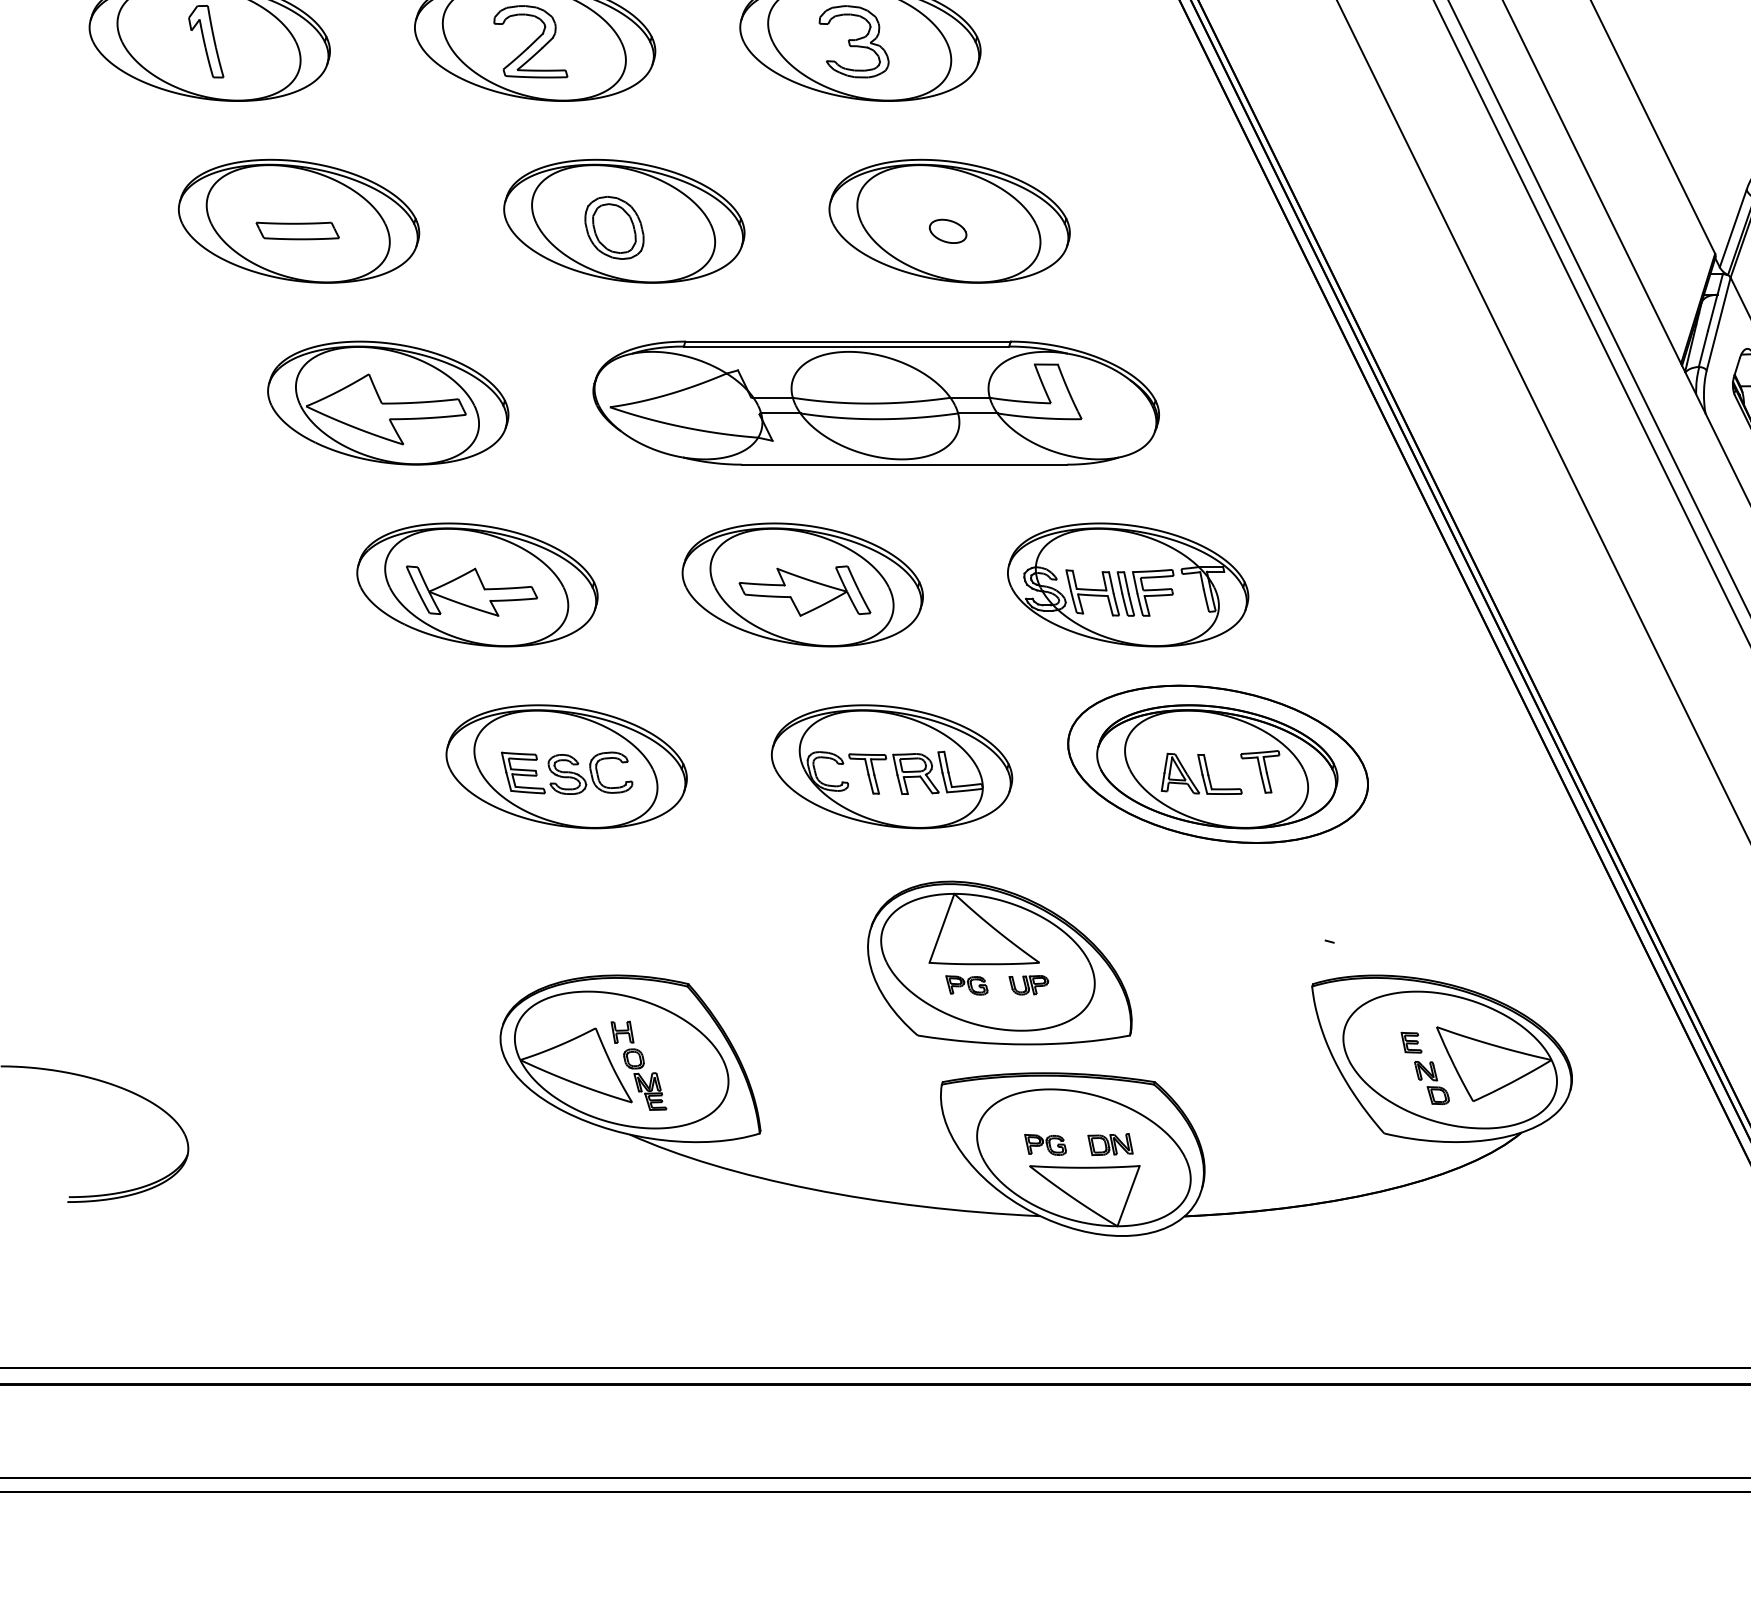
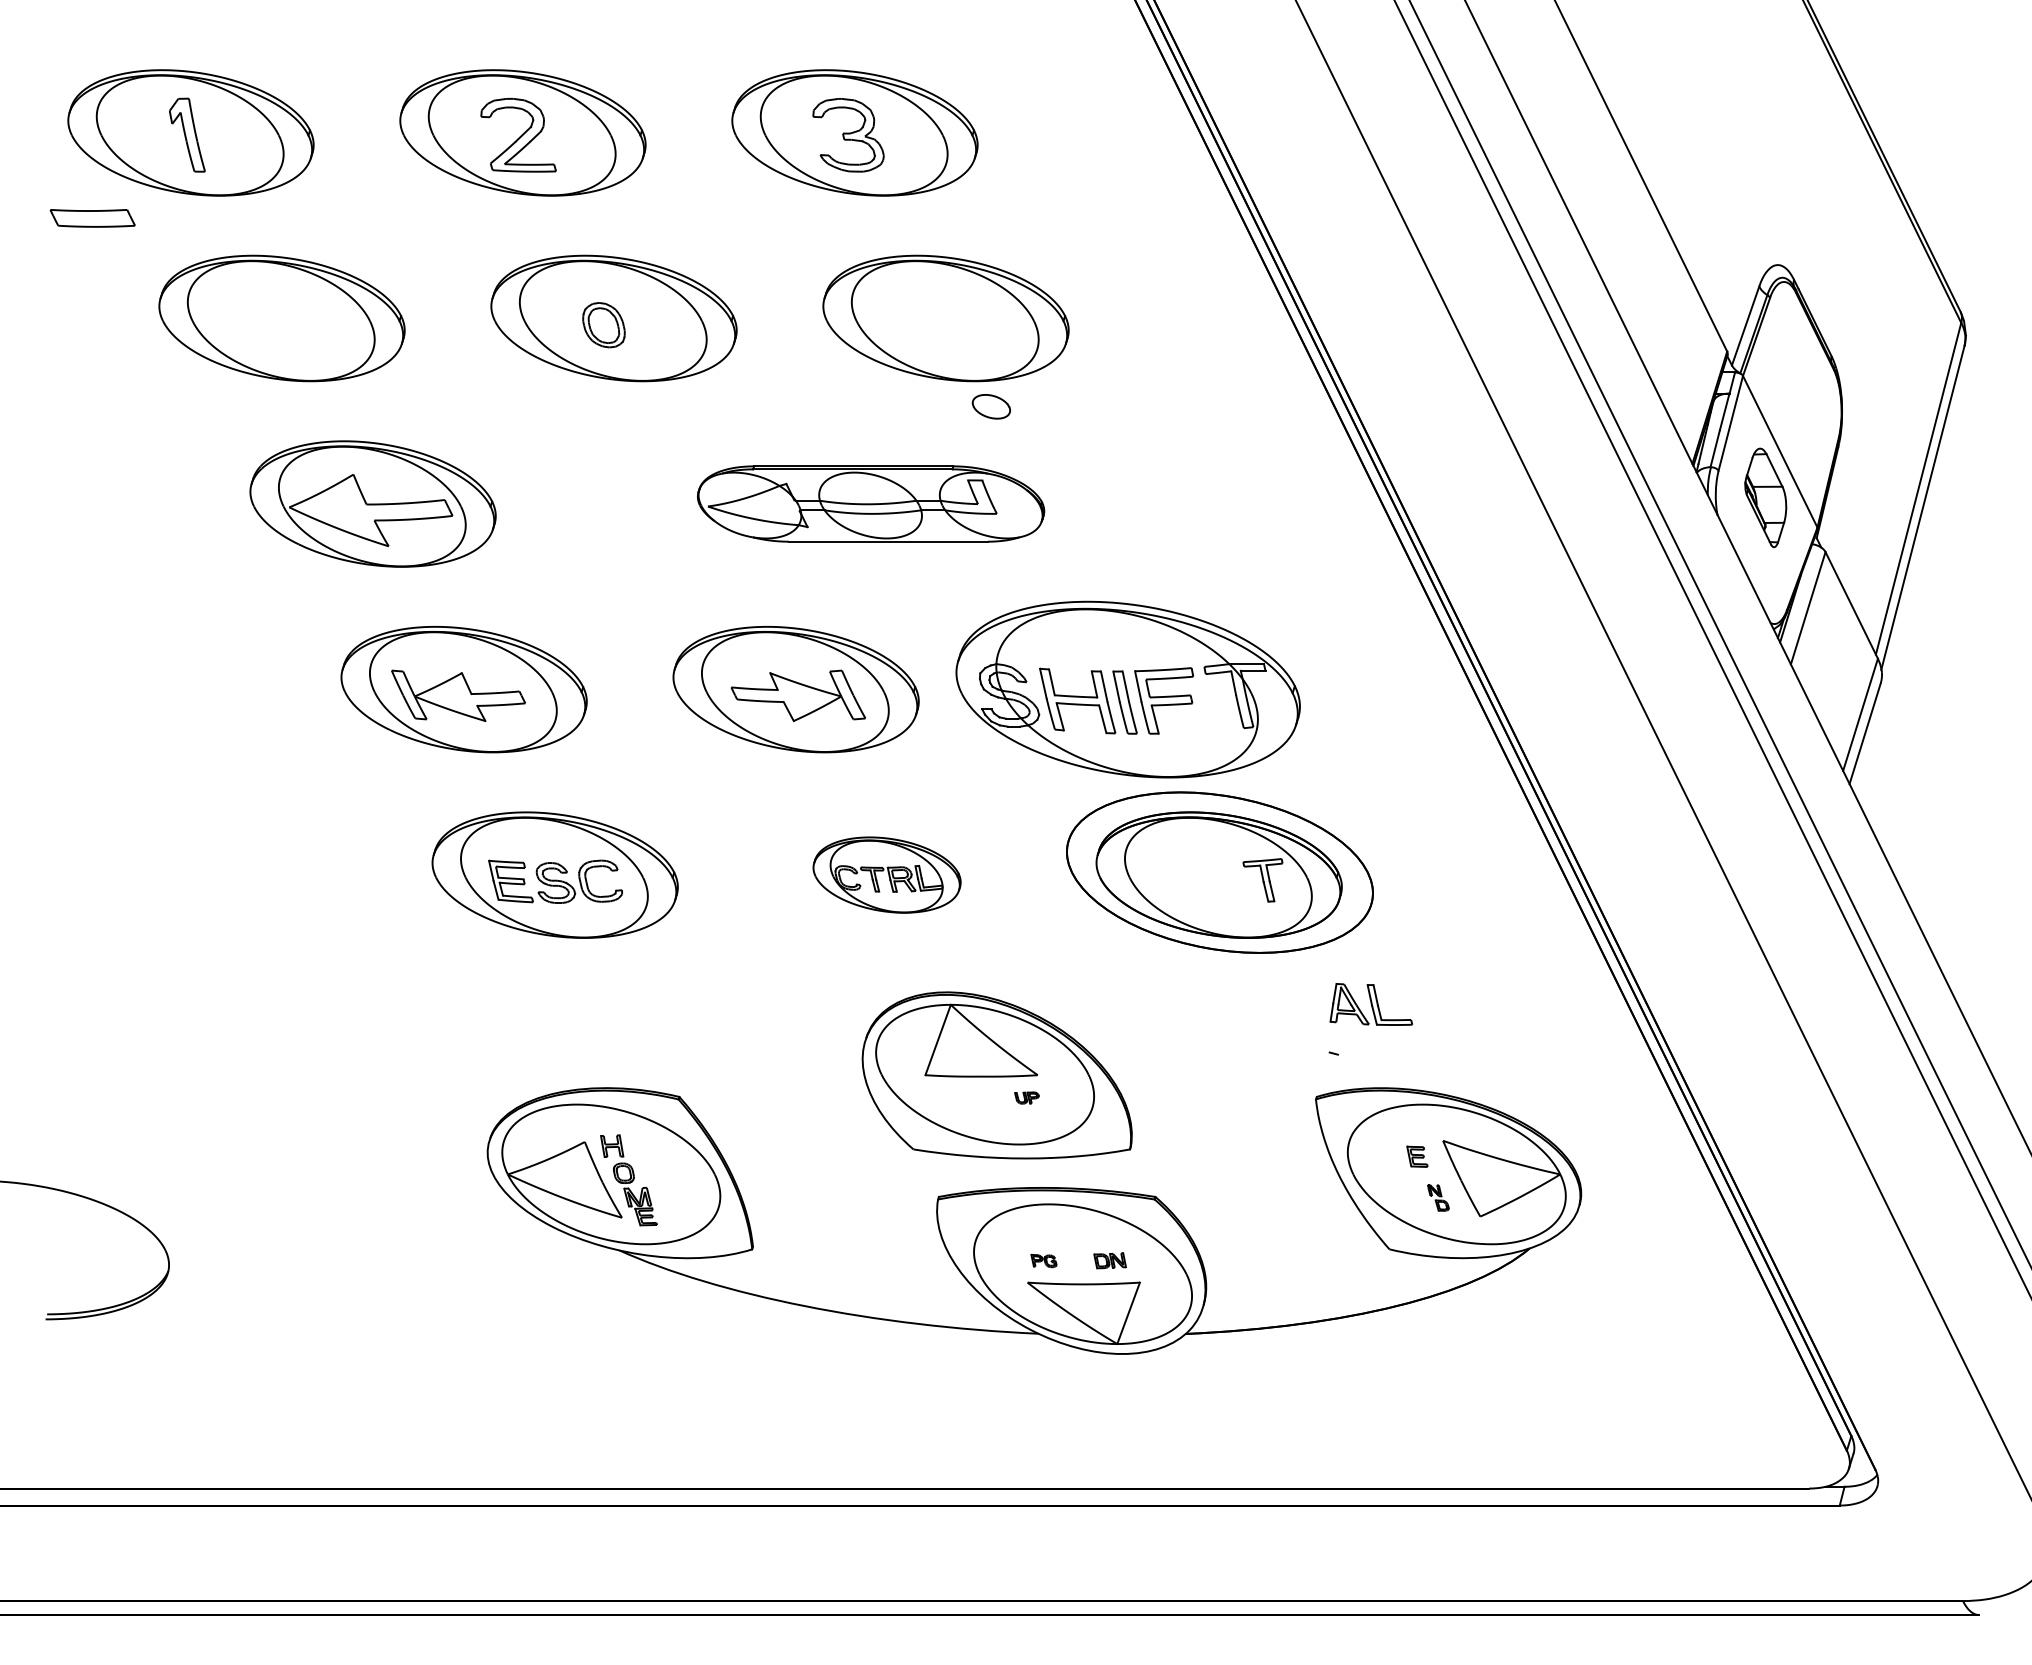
part: (614, 227) -> (603, 324), size x0.7
part: (297, 231) -> (92, 218), moved
part: (947, 231) -> (990, 406), moved
part: (875, 402) -> (870, 503), size x0.6
part: (1127, 584) -> (1127, 689), size x1.4
part: (891, 766) -> (886, 874), size x0.6
part: (1201, 773) -> (1371, 1004), moved
part: (1028, 984) -> (1026, 1097), size x0.6
part: (966, 985) -> (963, 1098), removed
part: (1432, 1082) -> (1438, 1197), size x0.6
part: (1045, 1144) -> (1043, 1260), size x0.6
part: (1109, 1144) -> (1109, 1260), size x0.7

